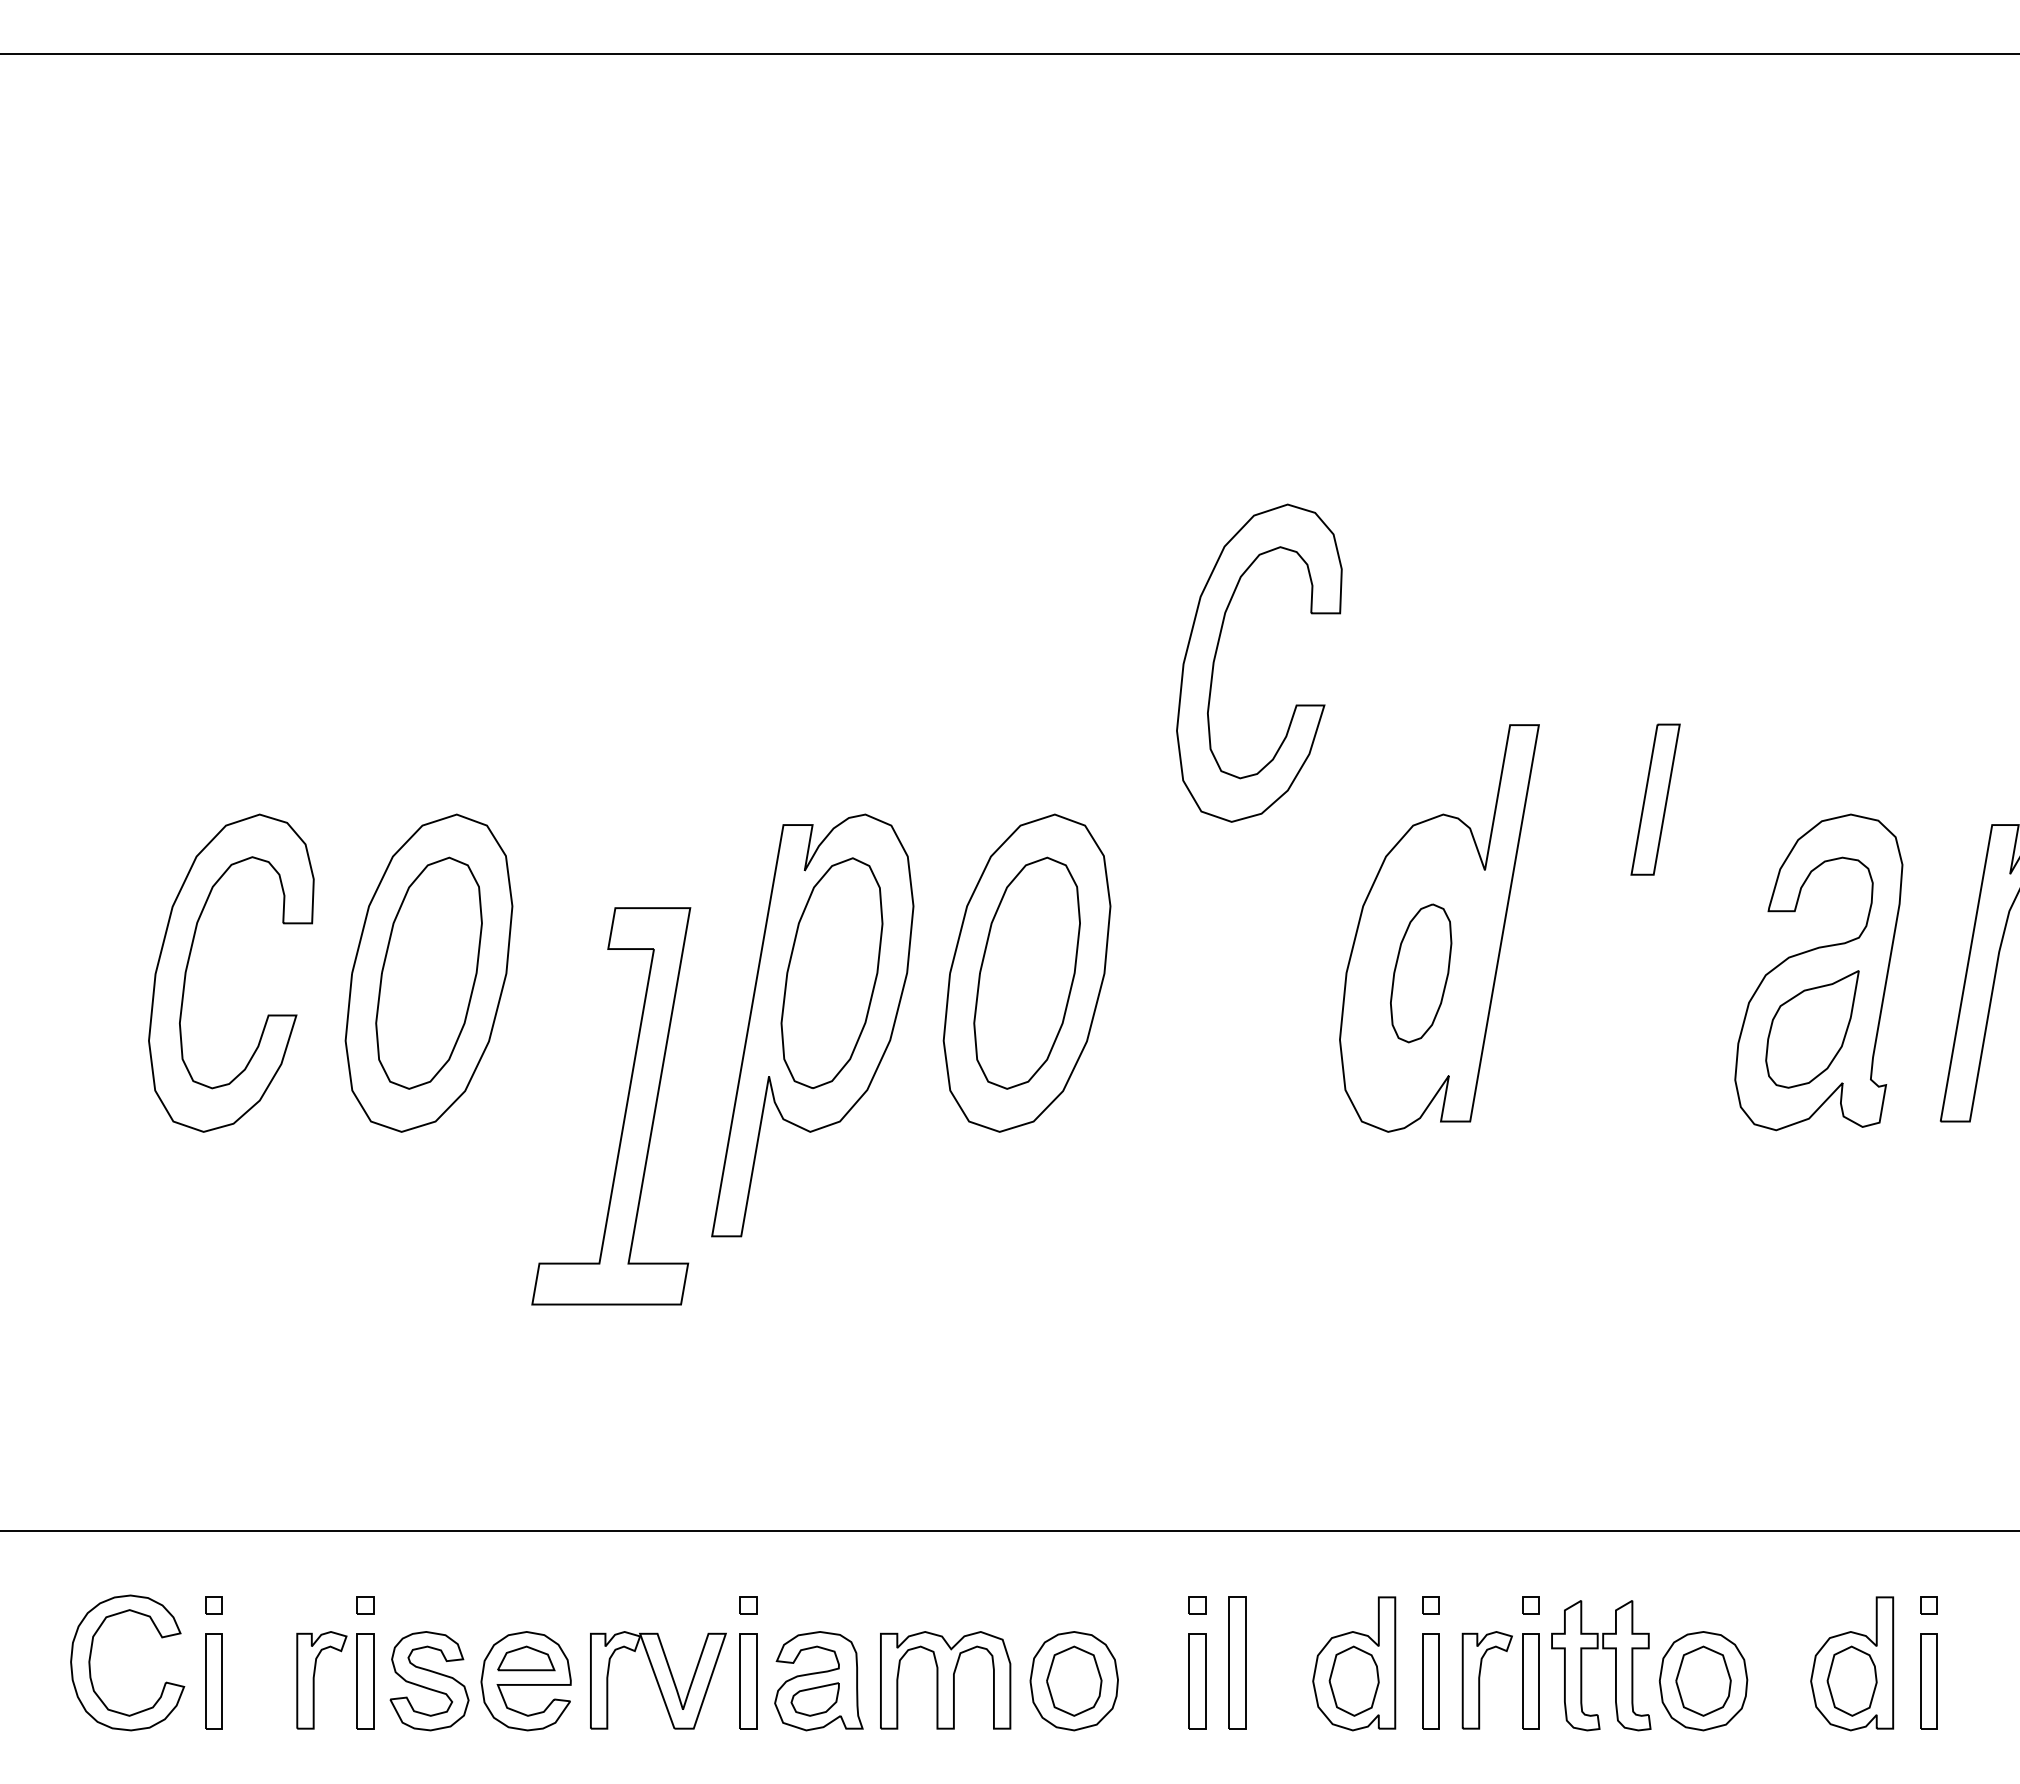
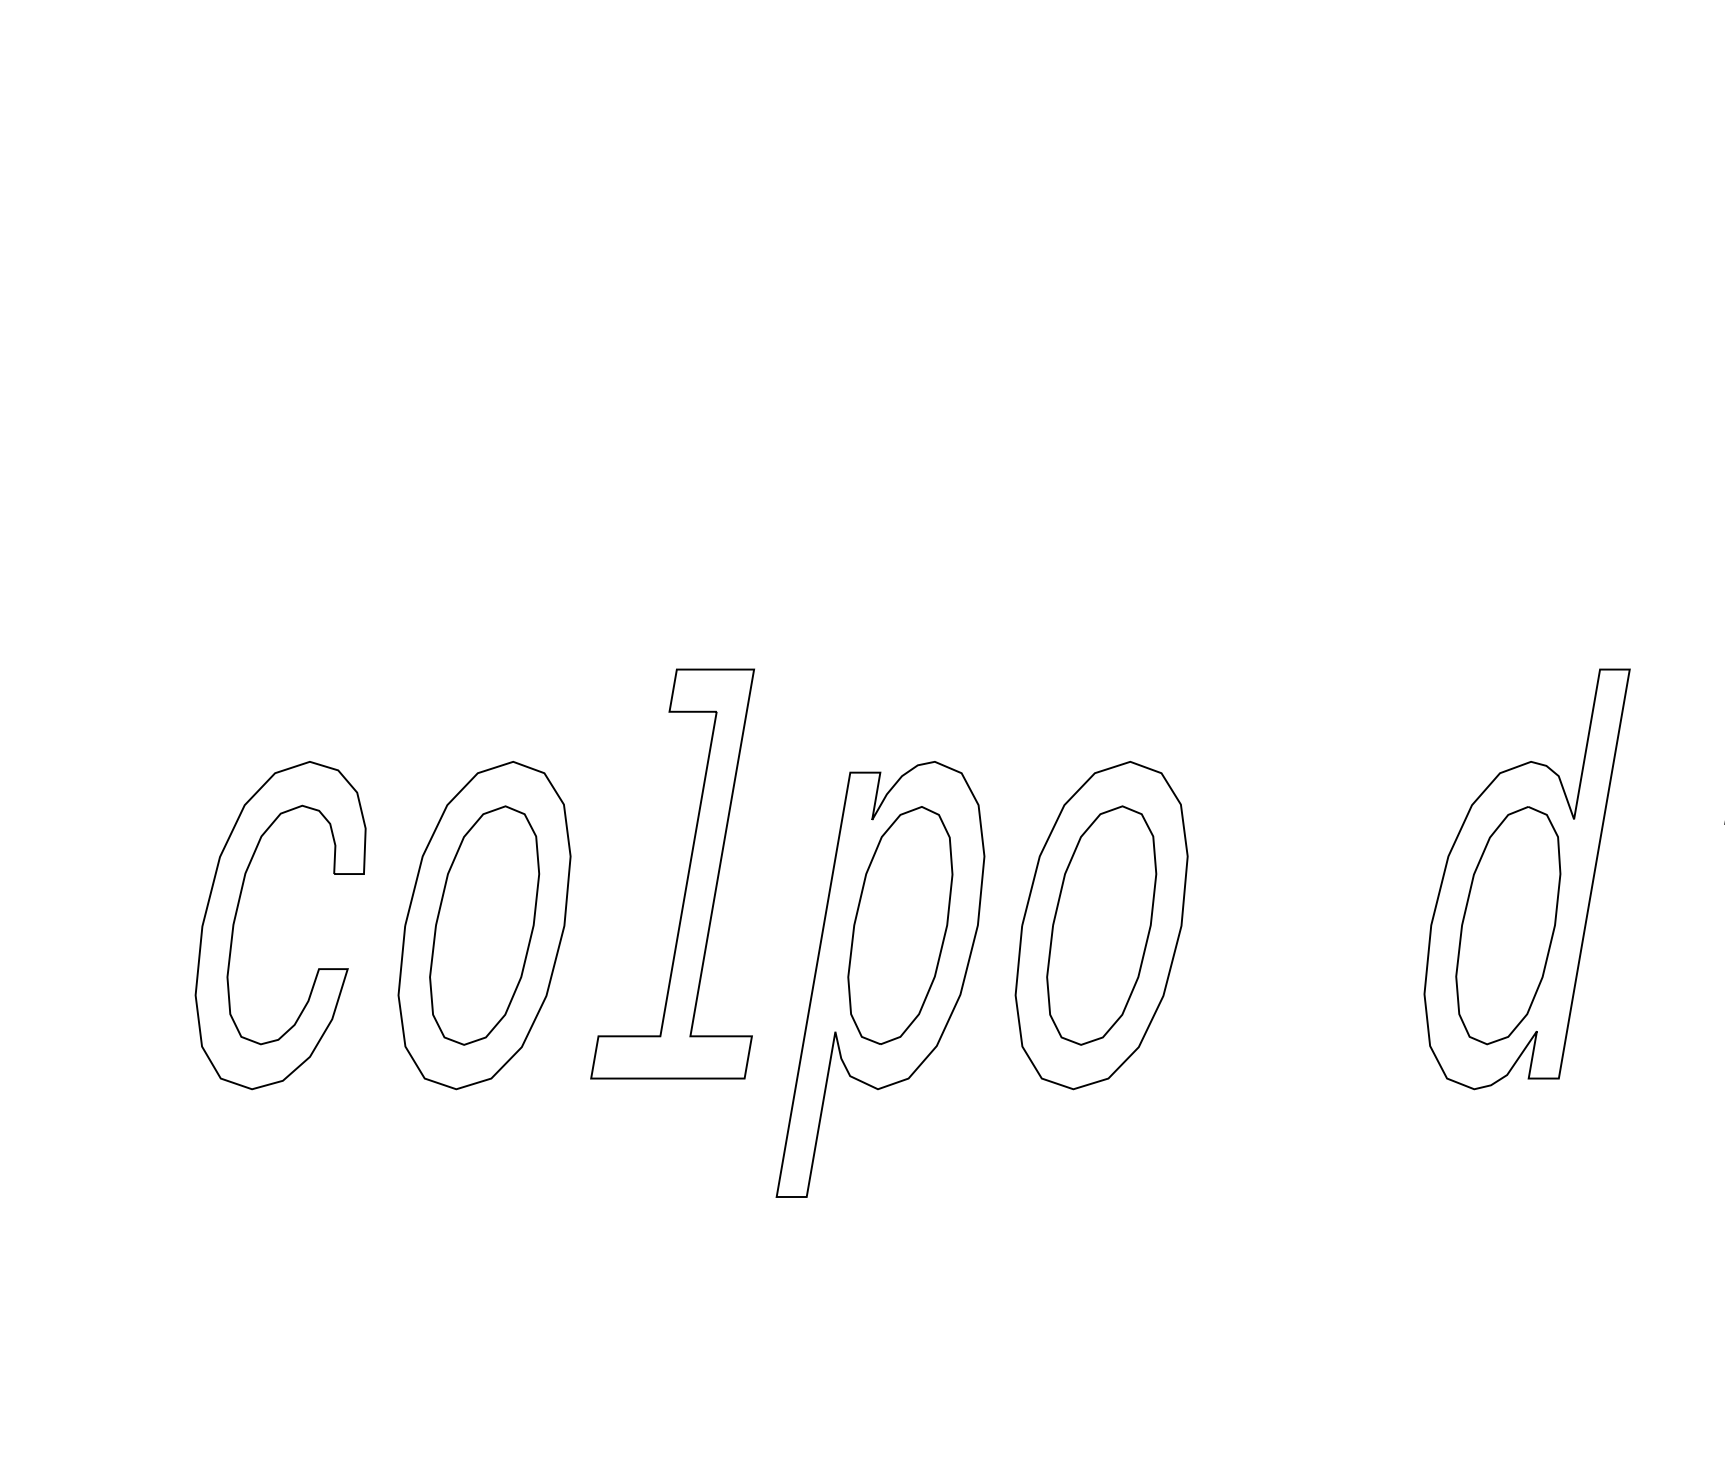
part: (1217, 651) -> (1298, 593), removed
part: (1420, 973) -> (1507, 925), size x1.67
part: (624, 1111) -> (686, 879), moved

